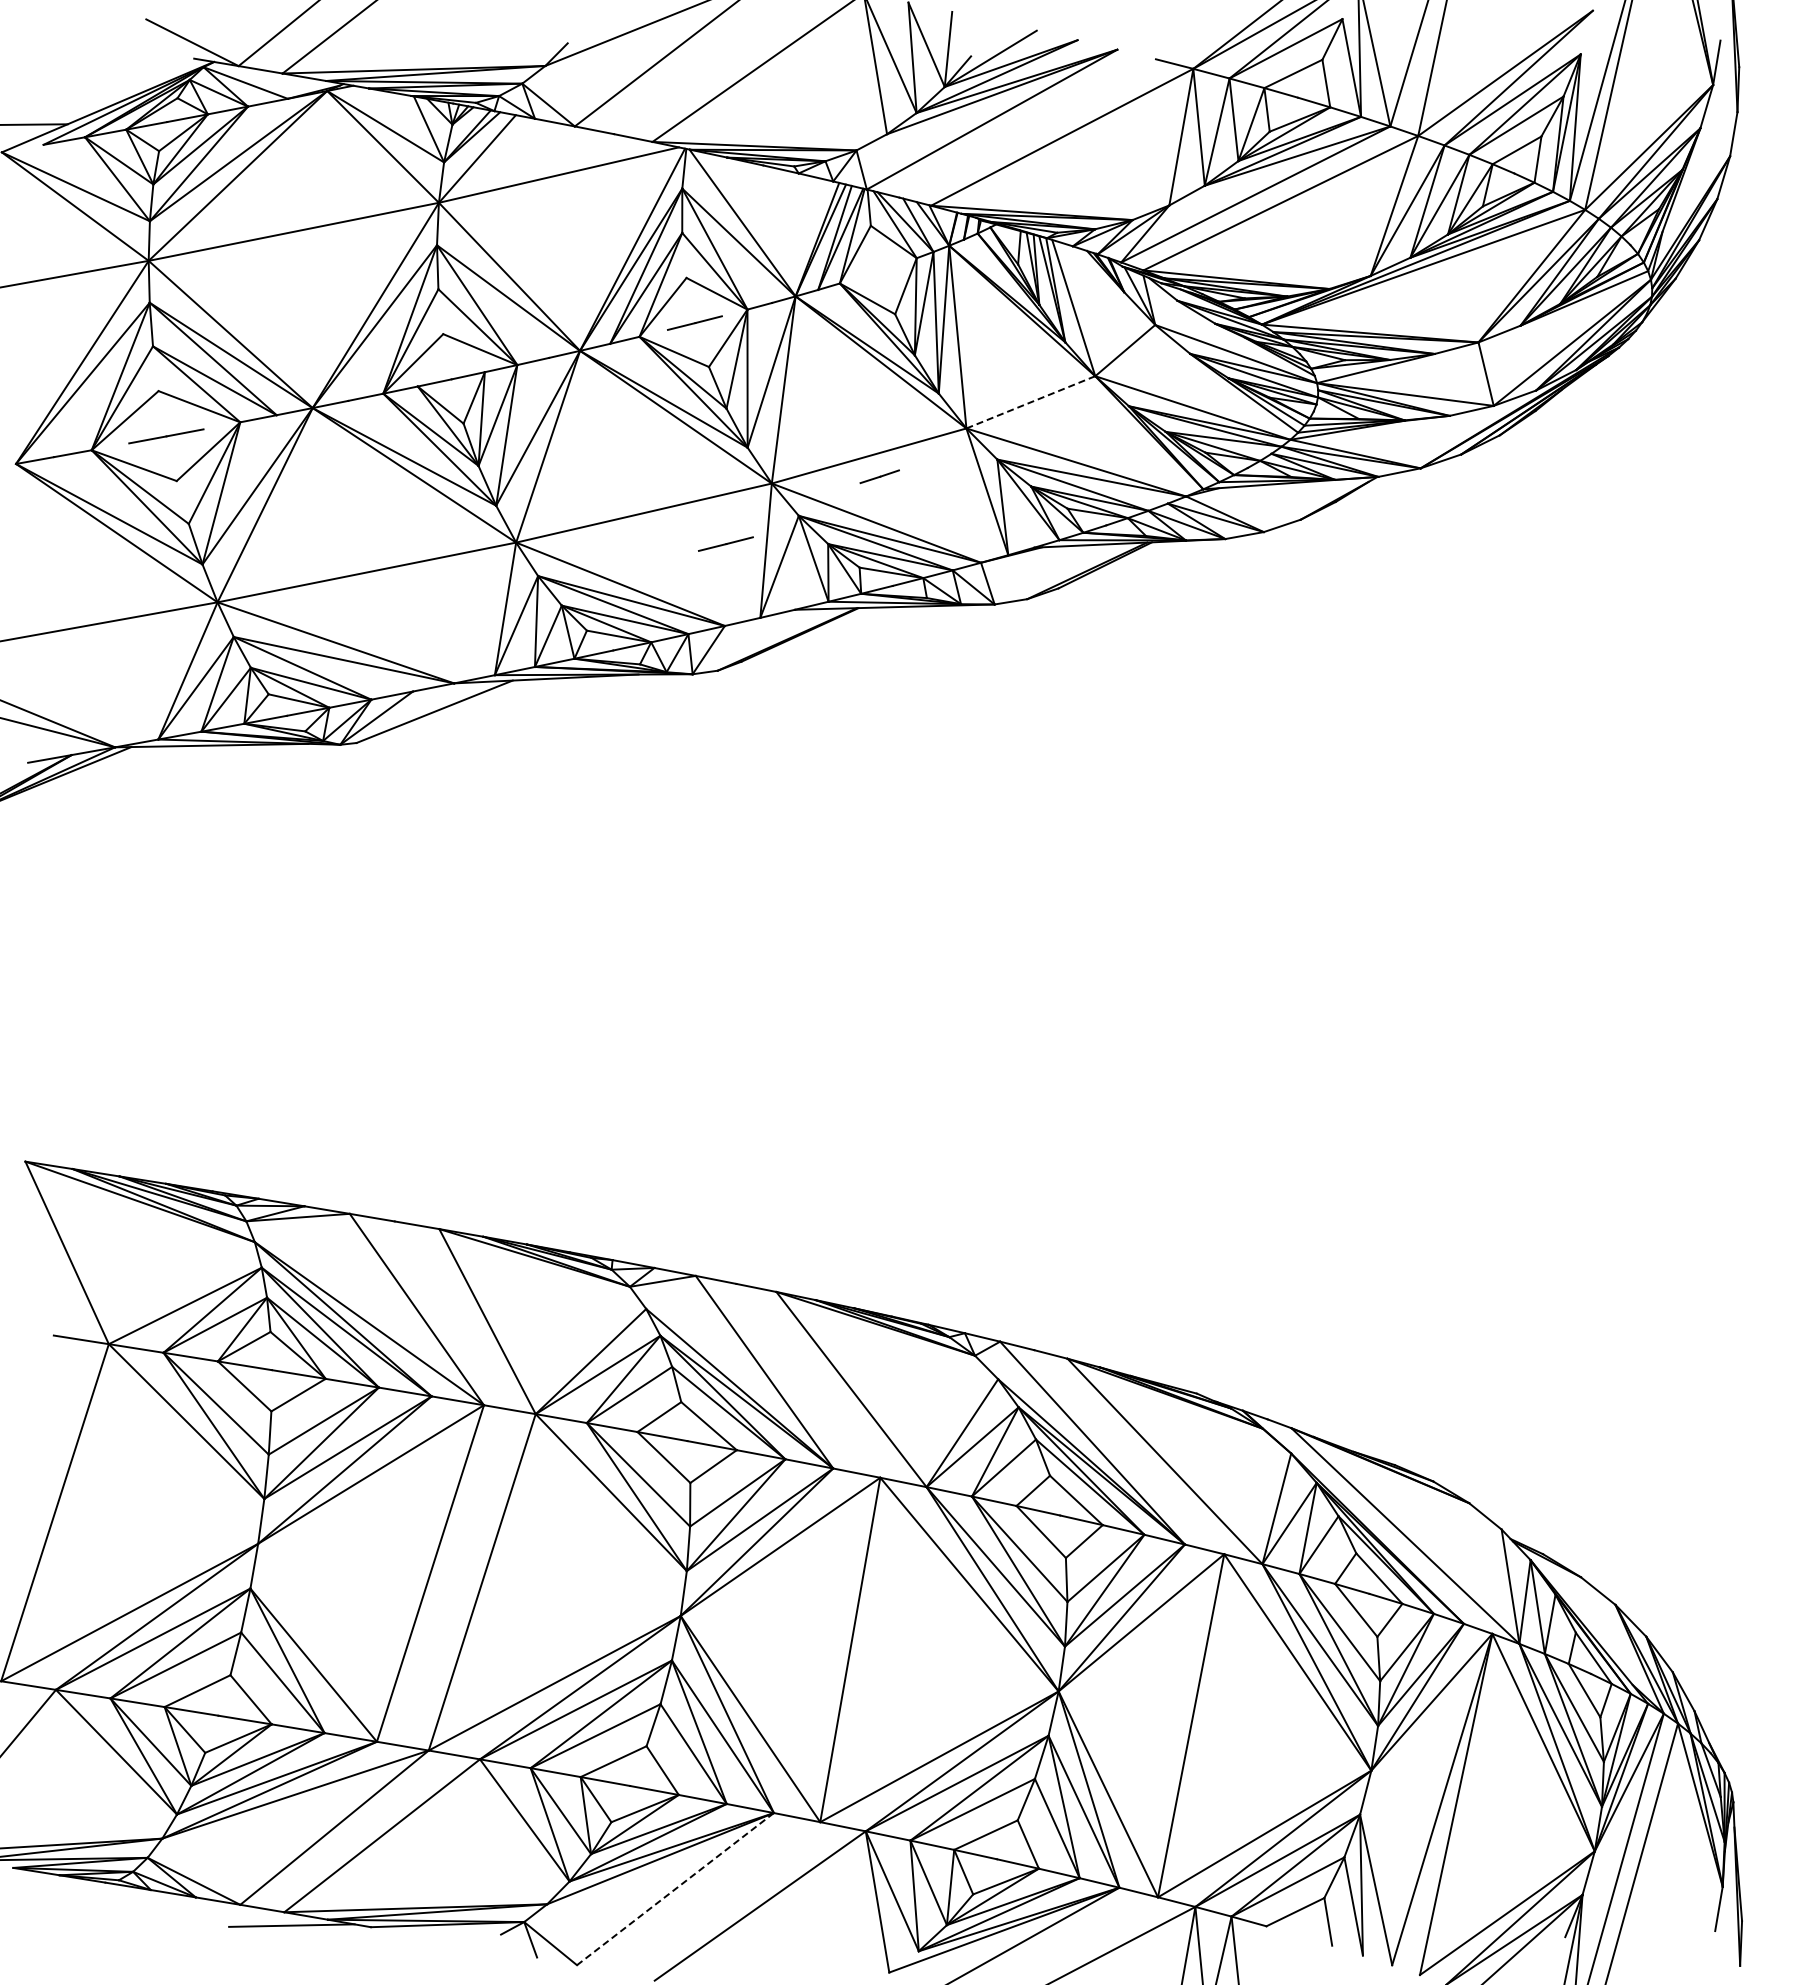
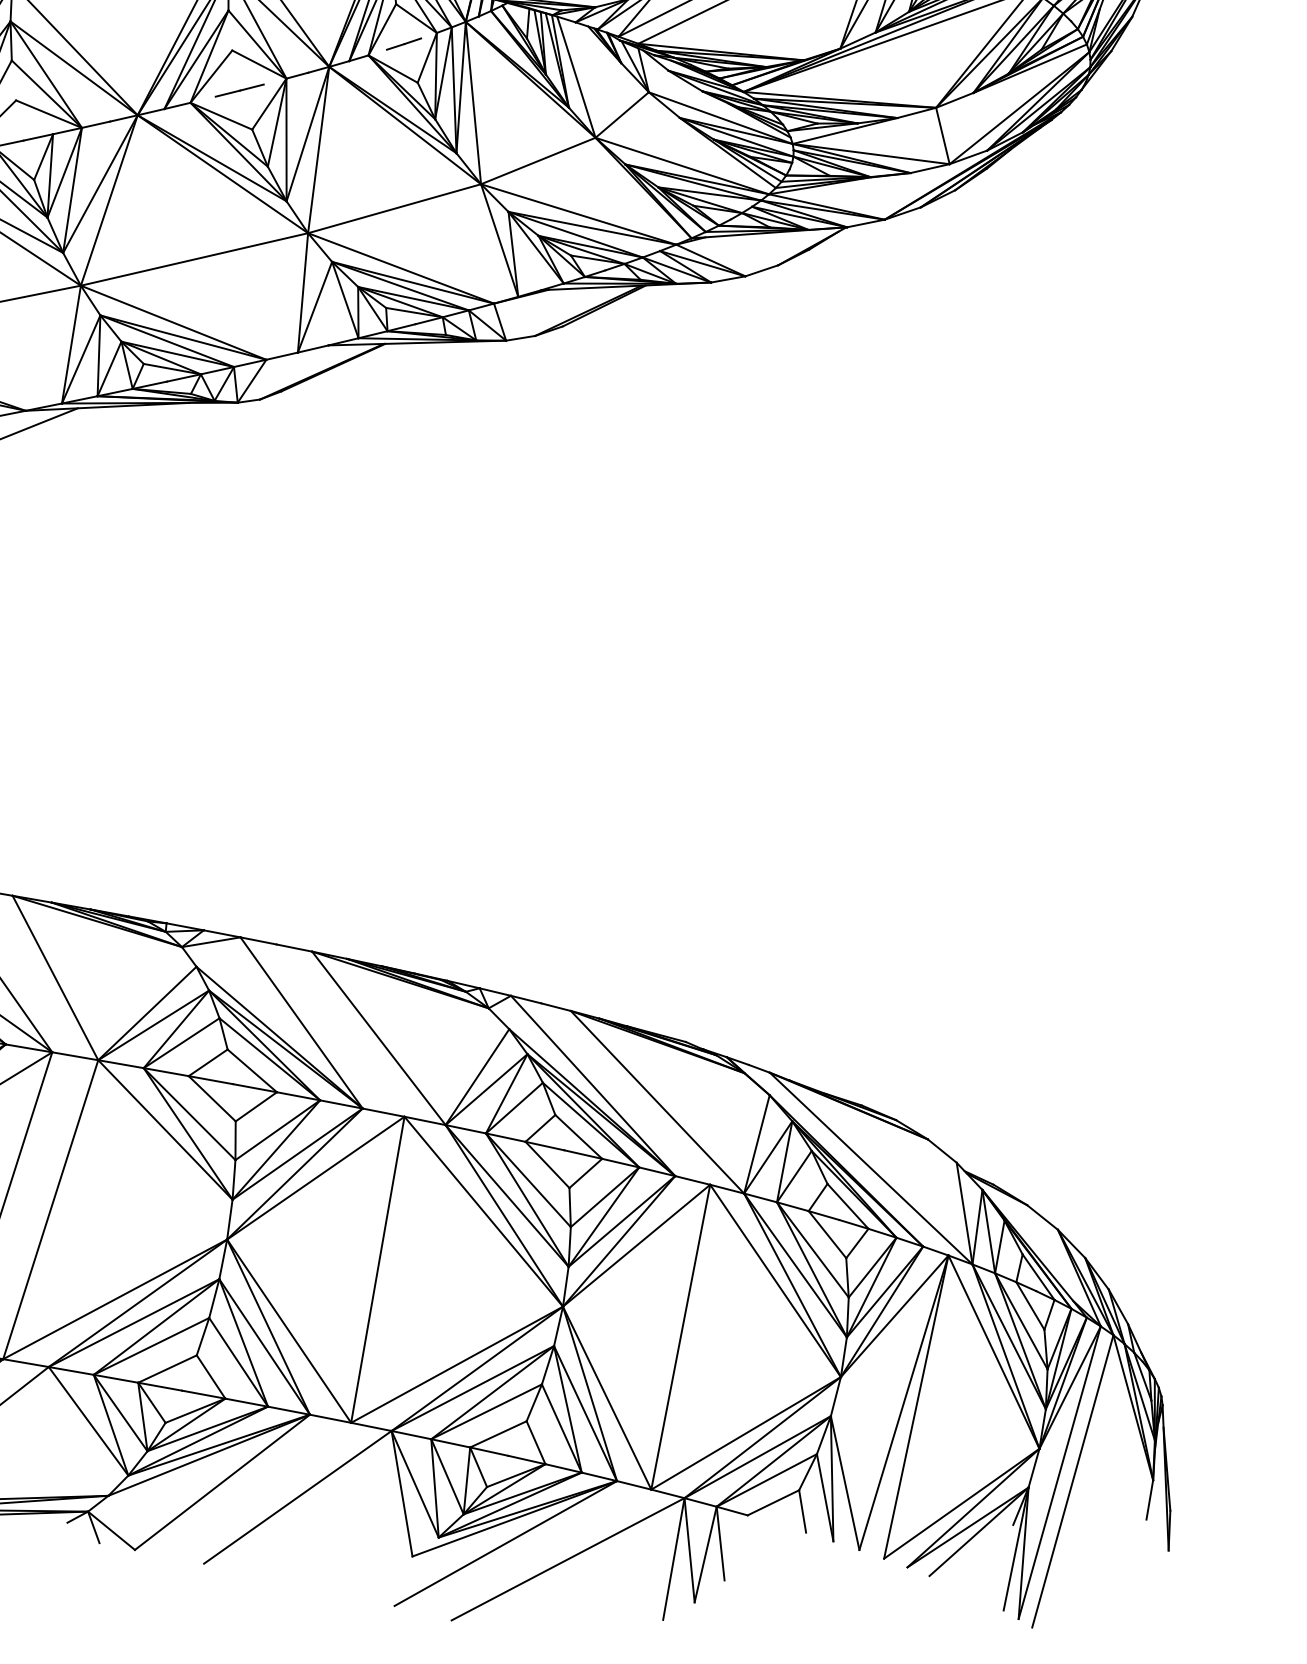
line: (1030, 402) -> (537, 161), dashed -> solid
line: (879, 476) -> (403, 43), moved
line: (725, 543) -> (266, 286), removed
line: (675, 1889) -> (222, 1482), dashed -> solid

